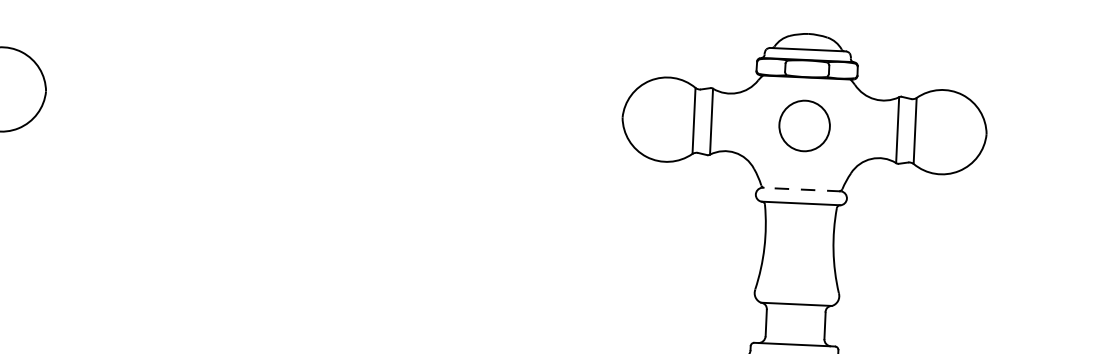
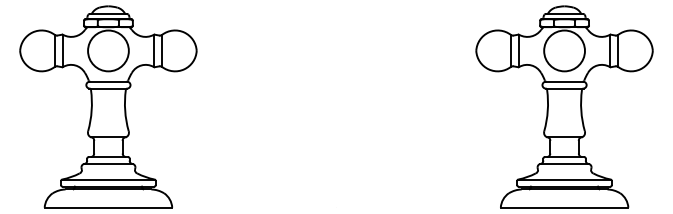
circle: (804, 125) -> (564, 50), size x1.67
line: (801, 188) -> (564, 81), dashed -> solid

